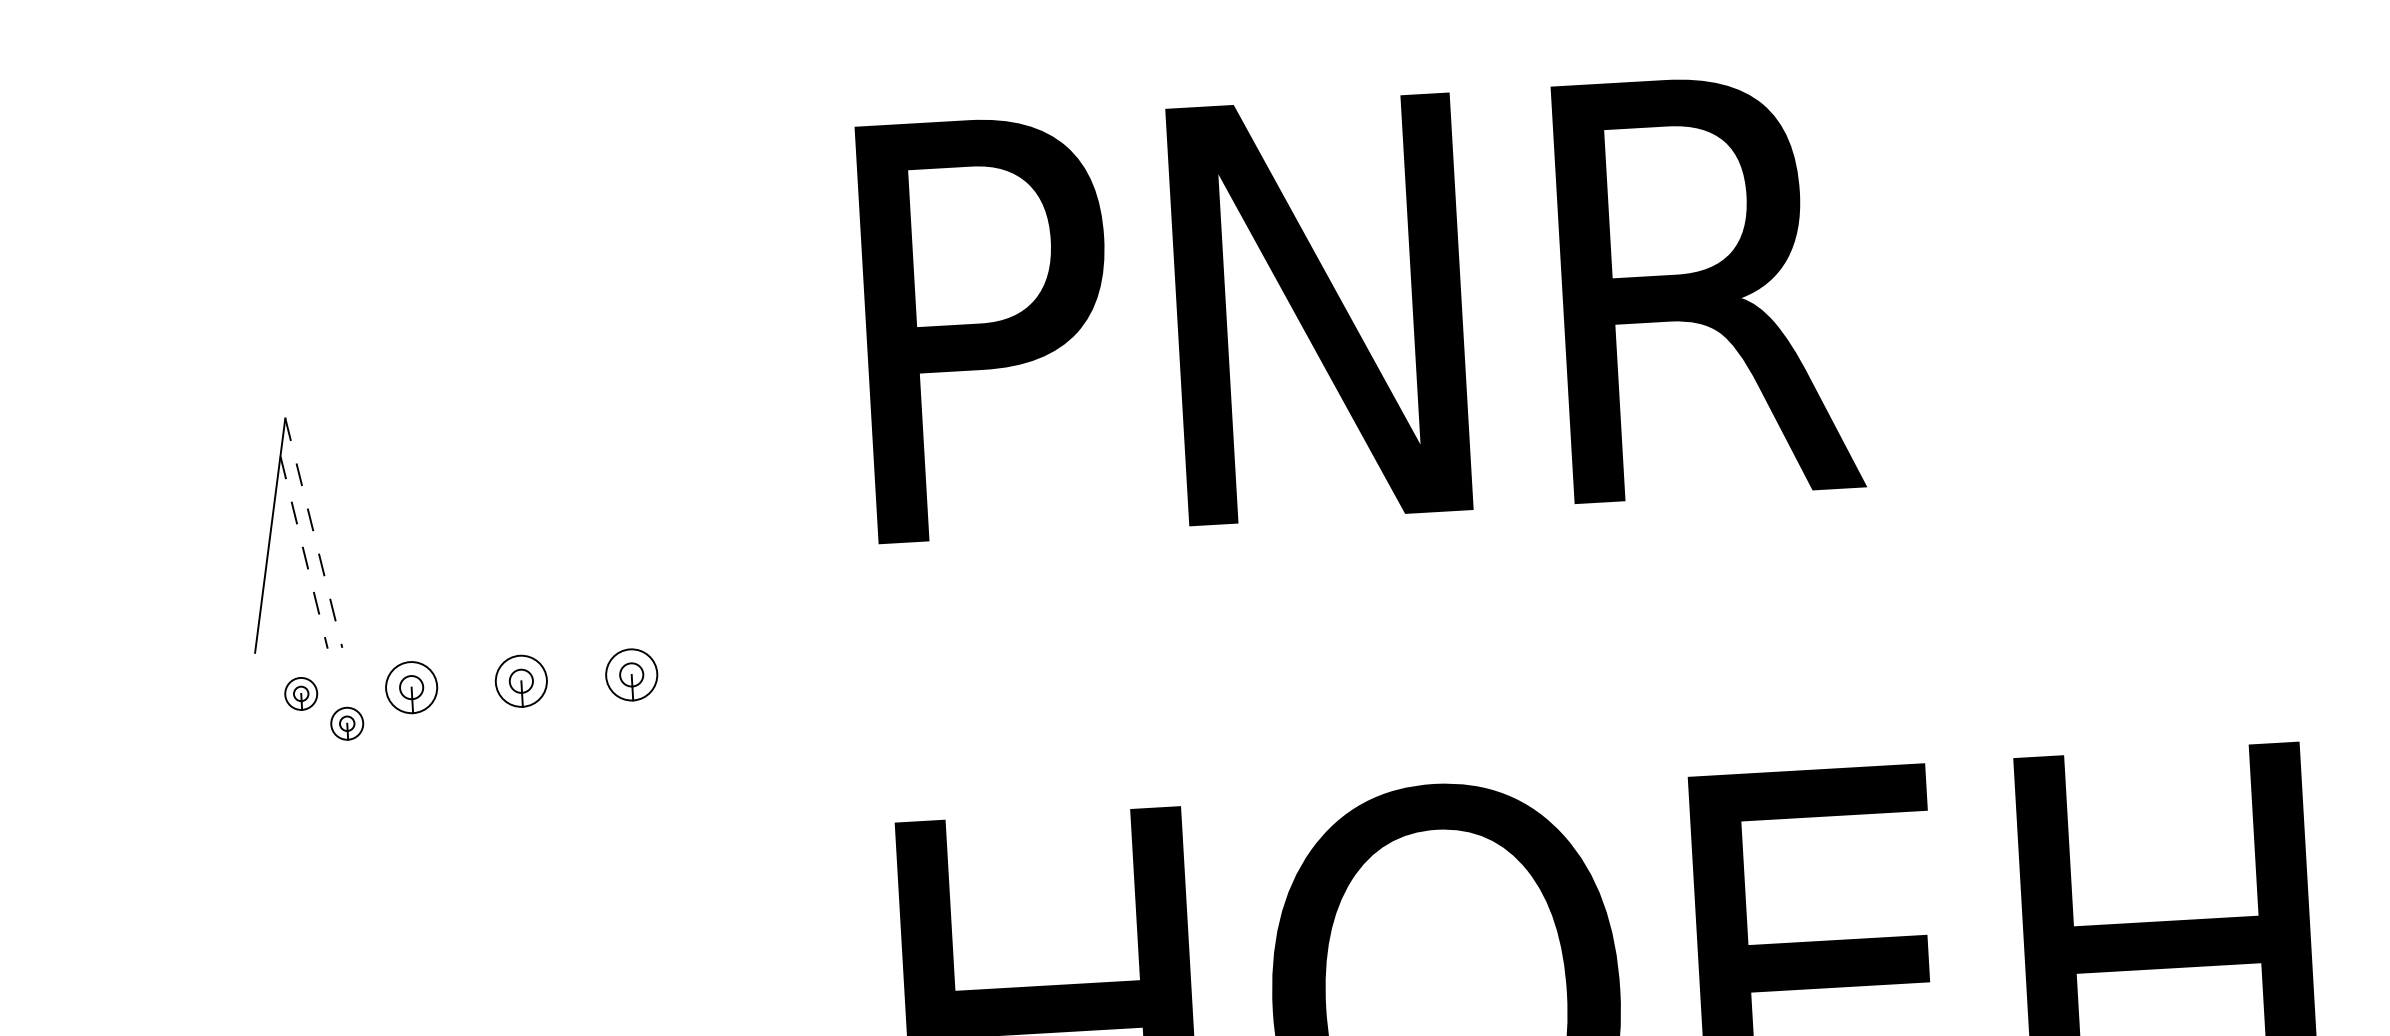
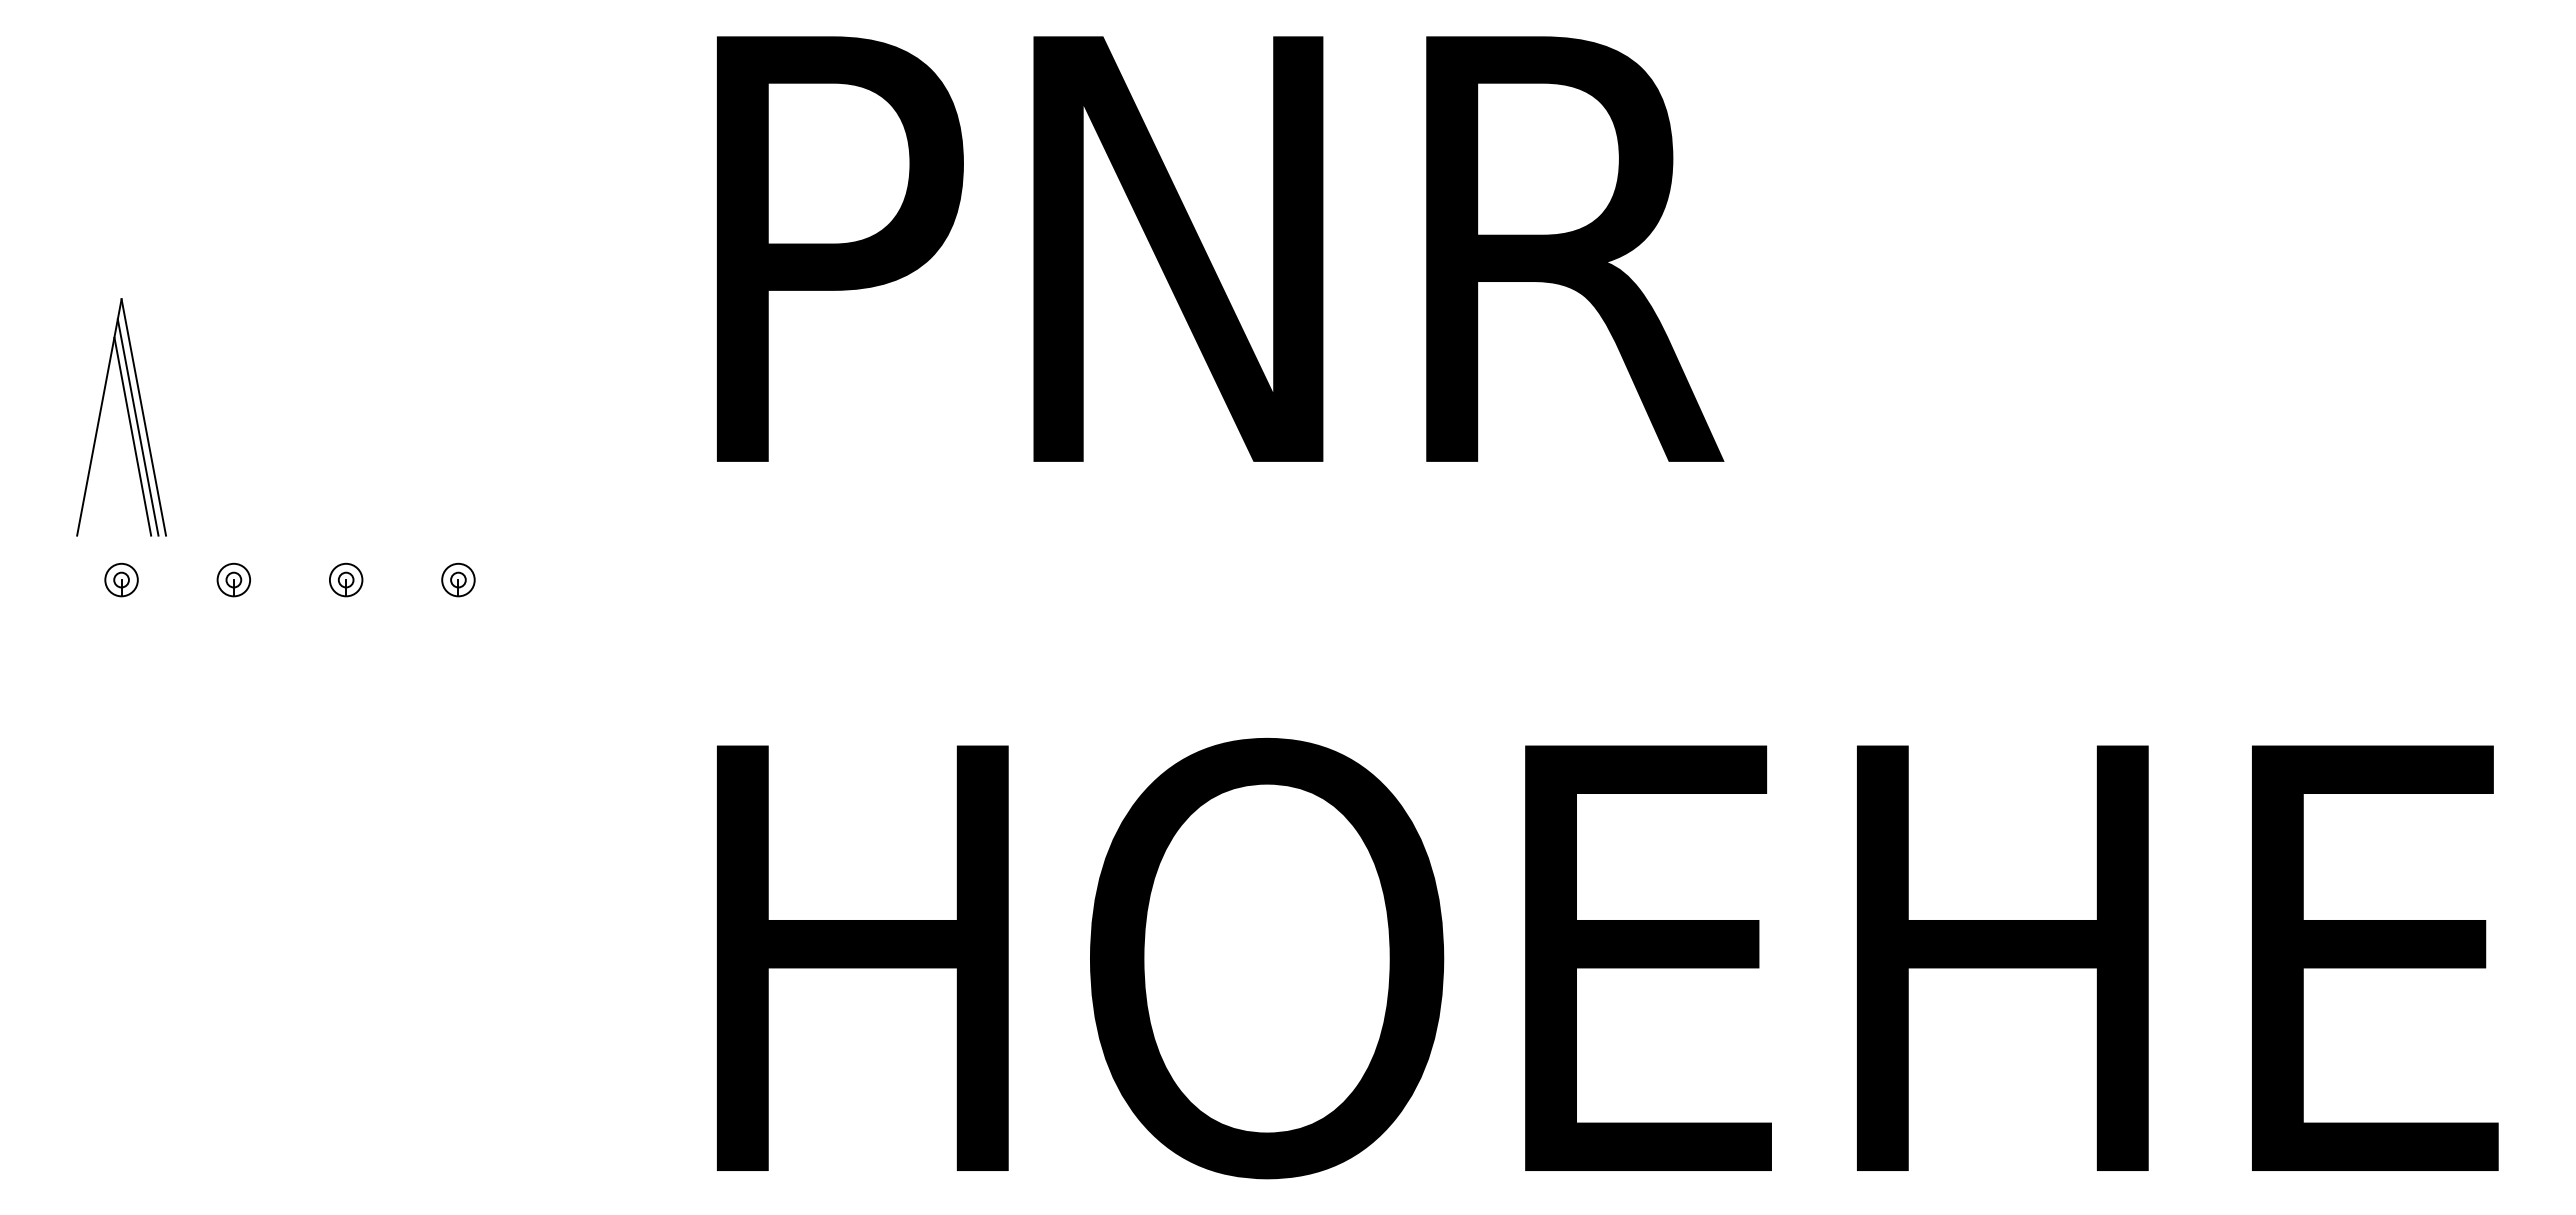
line: (313, 533) -> (143, 417), dashed -> solid
line: (308, 543) -> (137, 427), added
line: (303, 552) -> (132, 436), dashed -> solid
part: (631, 674) -> (458, 579), size x0.62
part: (521, 680) -> (346, 579), size x0.62
part: (410, 687) -> (233, 579), size x0.62
part: (347, 723) -> (166, 612), removed

